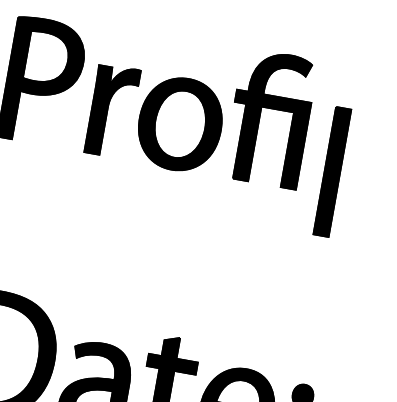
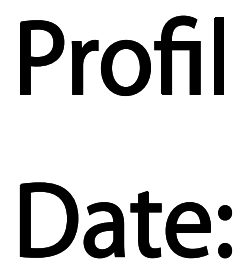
part: (331, 171) -> (218, 55), moved

